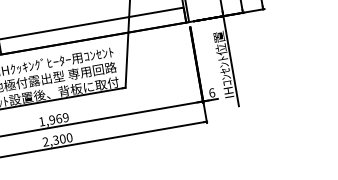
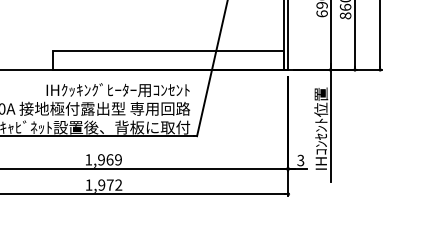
text: (211, 92) -> (300, 160), 6 -> 3
text: (57, 139) -> (103, 184), 2,300 -> 1,972

